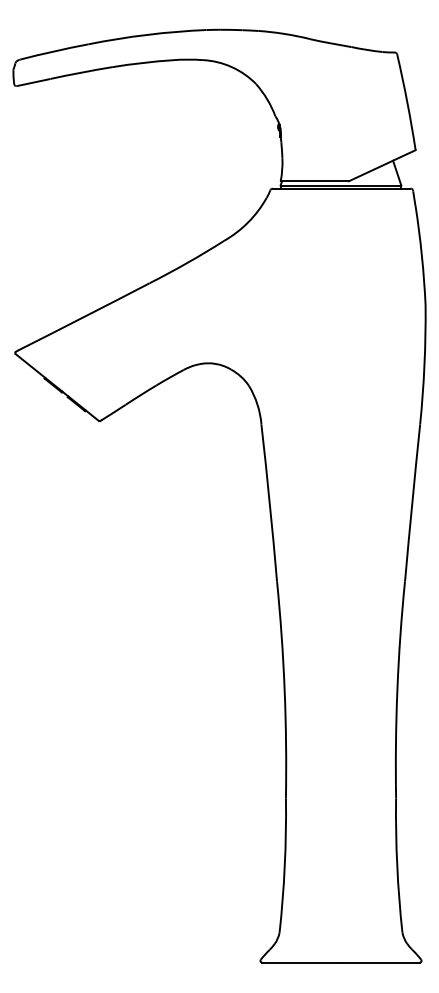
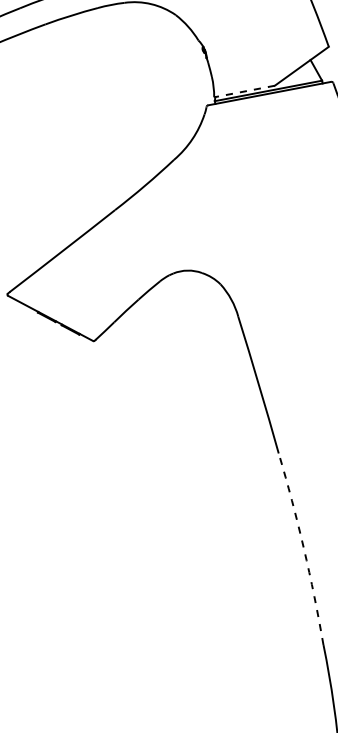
line: (314, 181) -> (244, 91), solid -> dashed
arc: (284, 689) -> (303, 548), solid -> dashed

